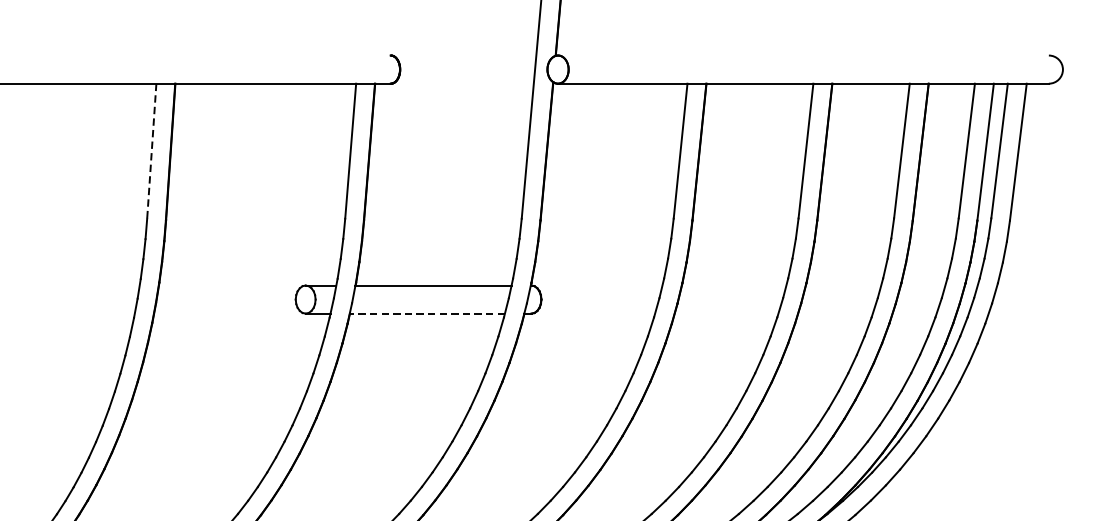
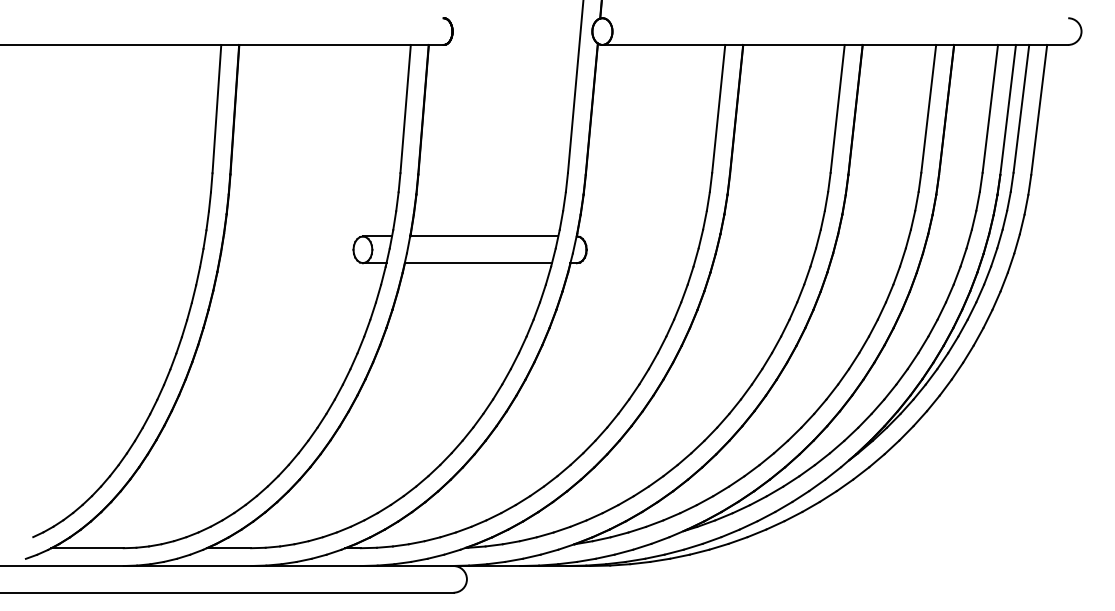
line: (151, 151) -> (216, 109), dashed -> solid
line: (427, 314) -> (478, 263), dashed -> solid

